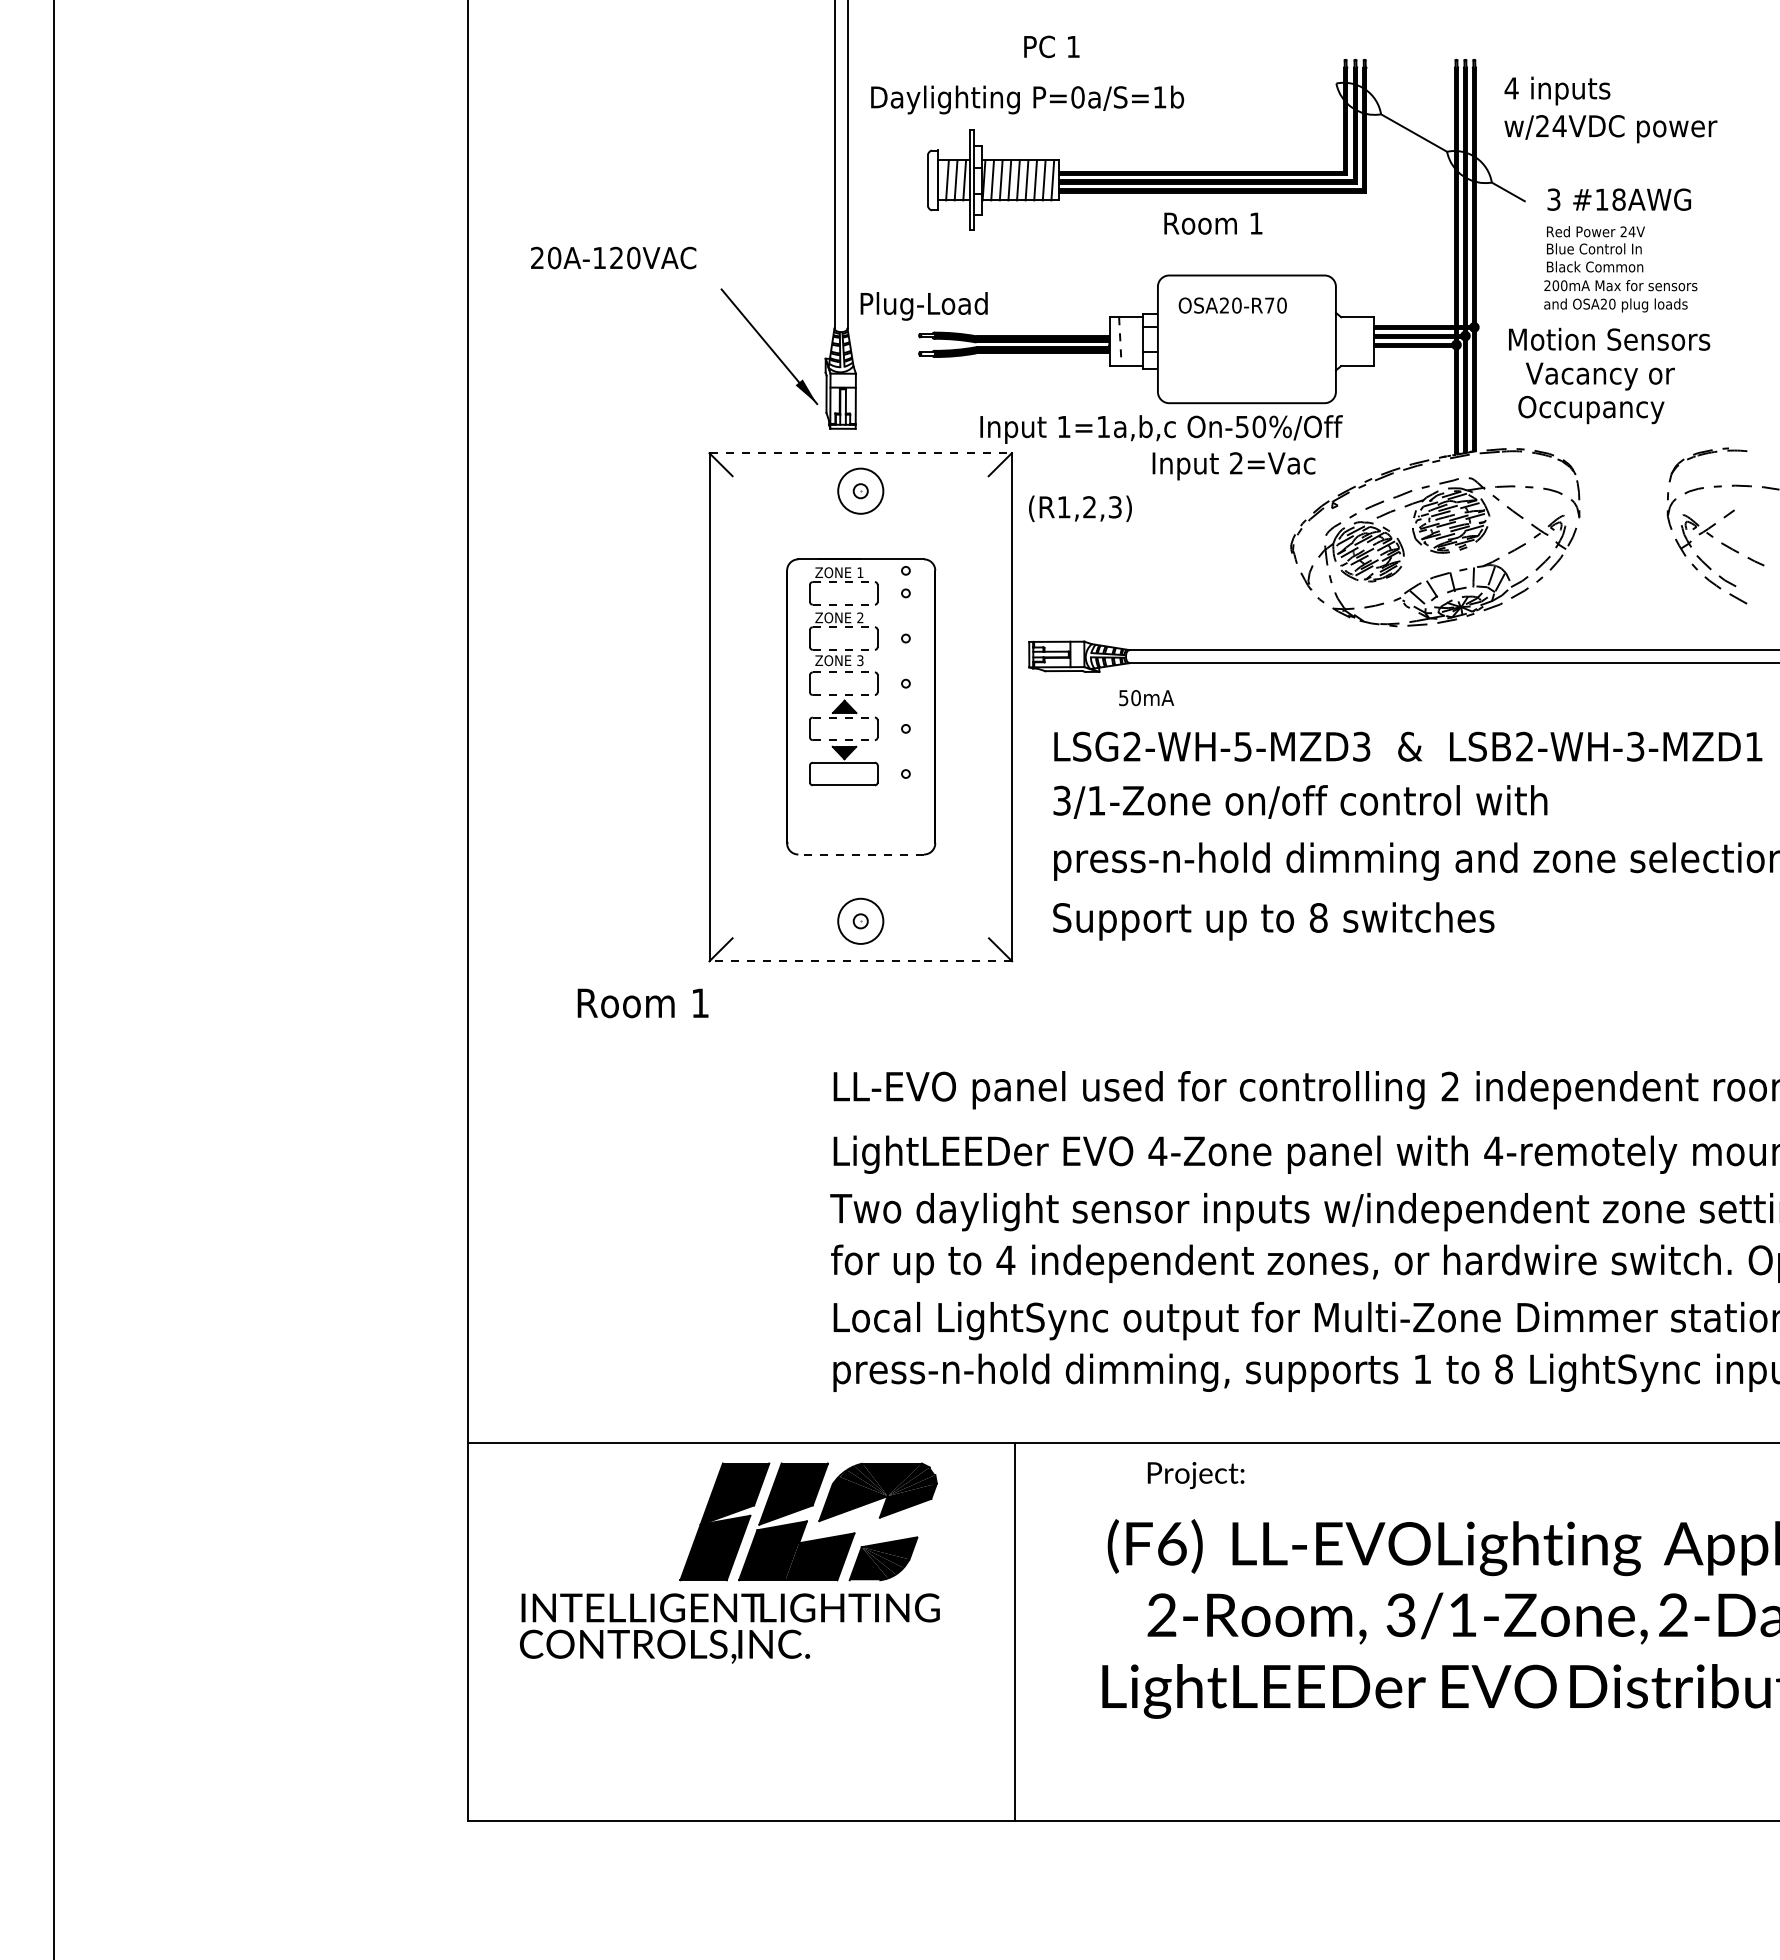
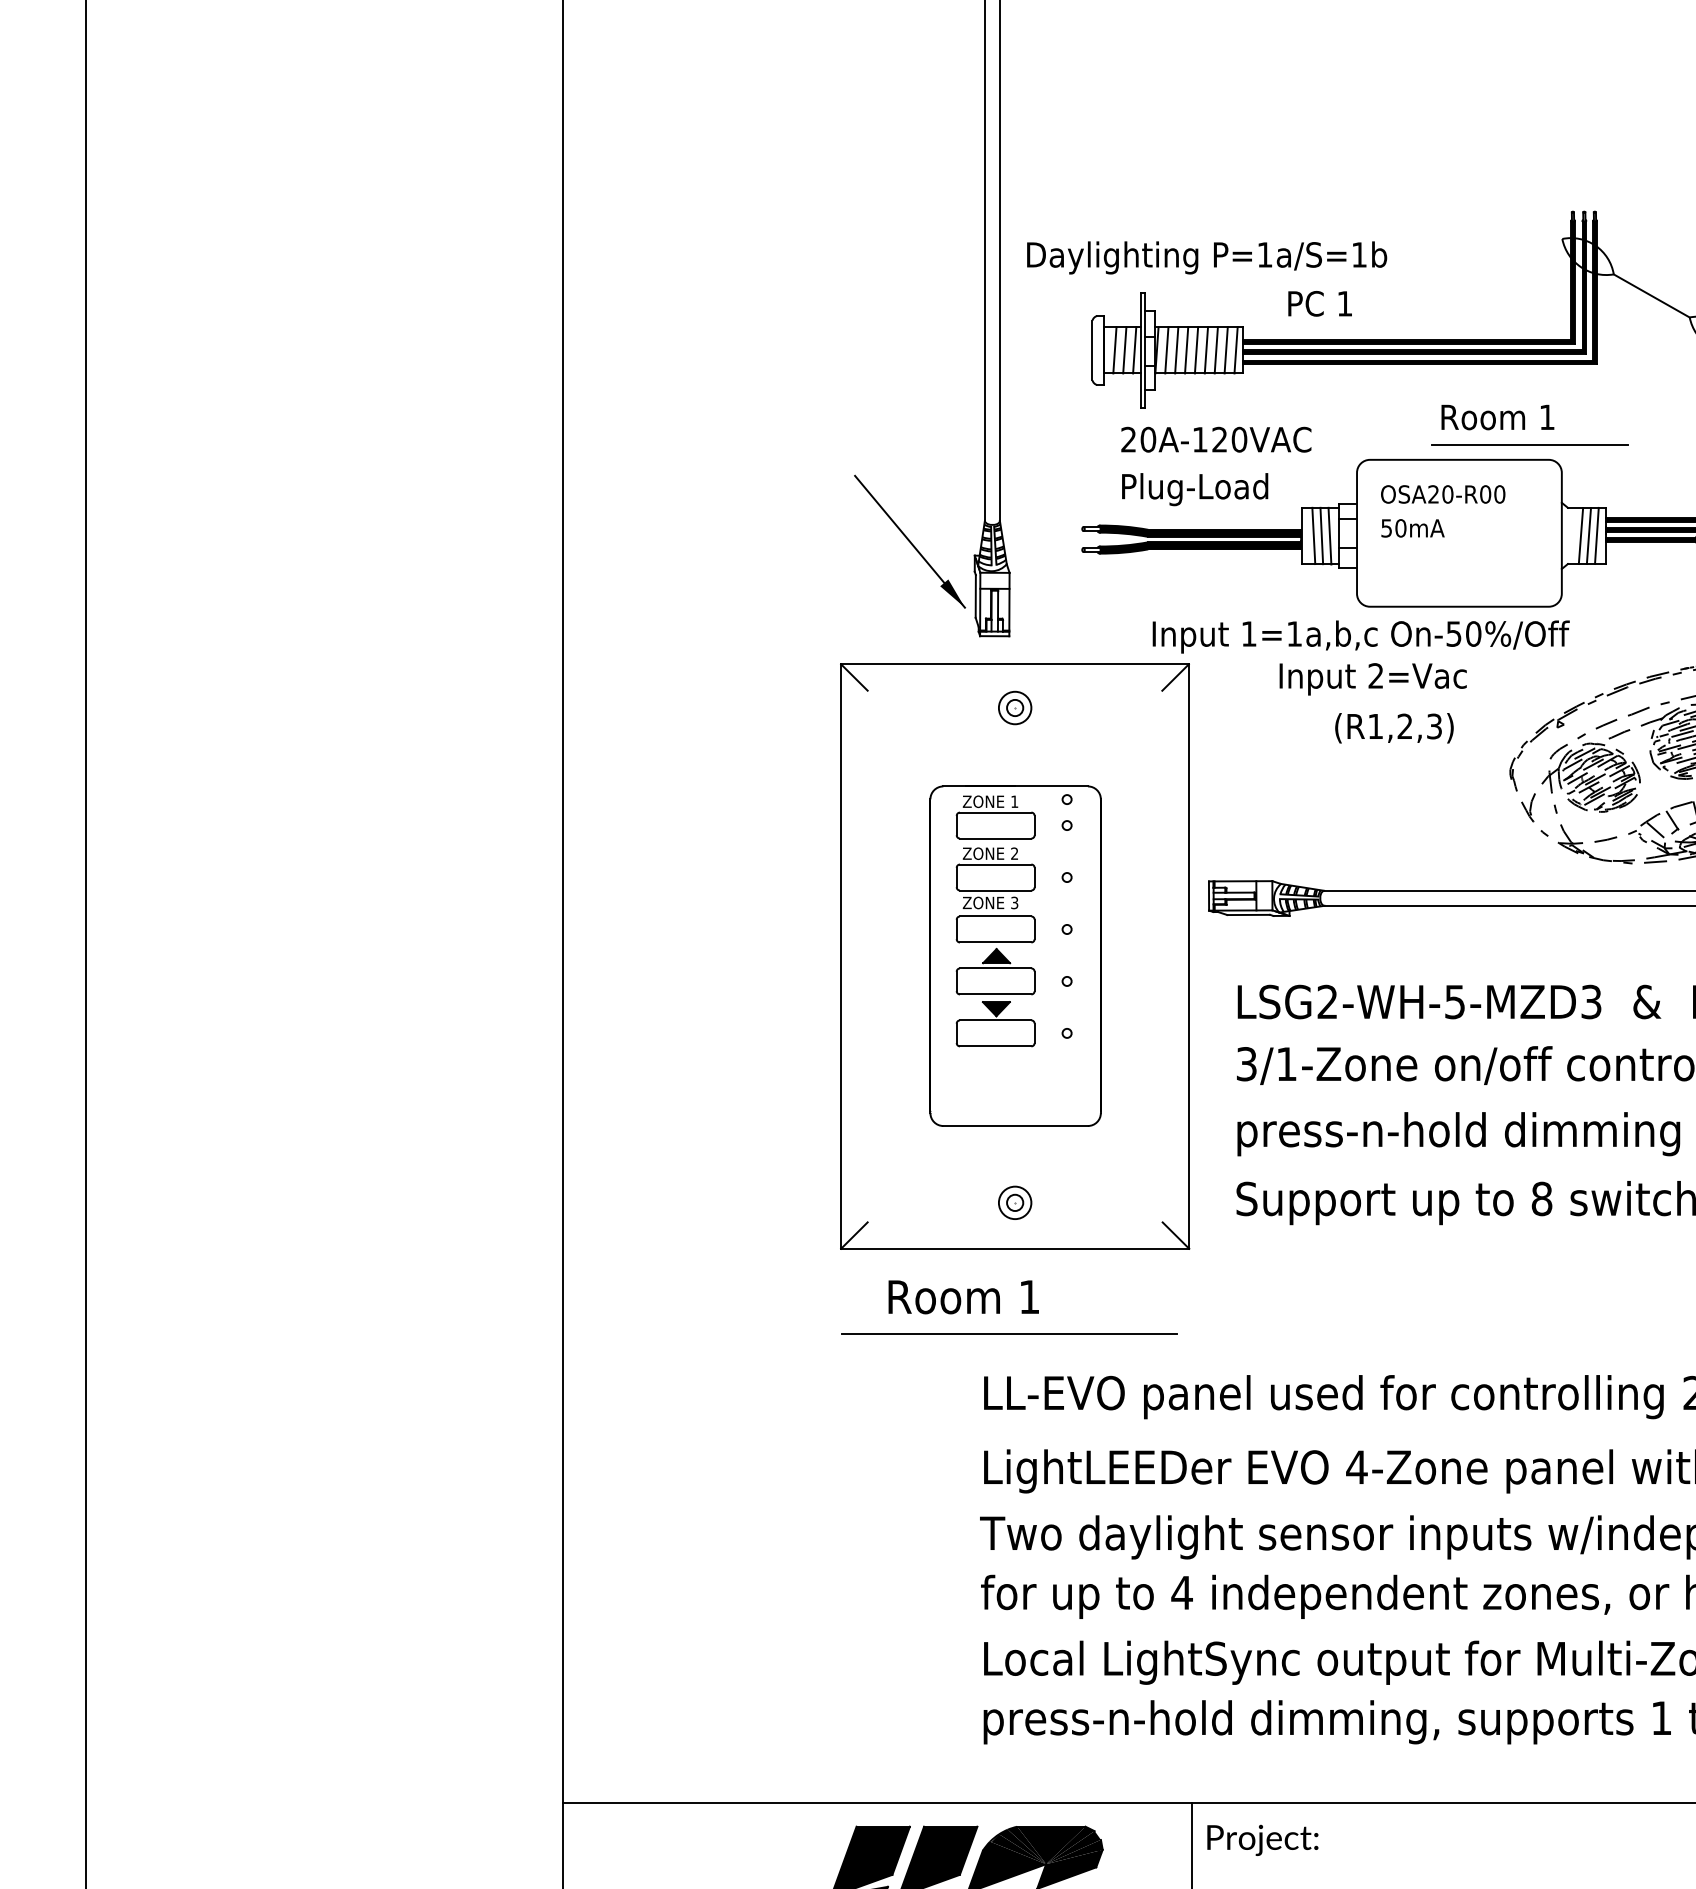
text: (1051, 46) -> (1319, 303), moved
text: (1077, 97) -> (1264, 255), P=0a/S=1b -> P=1a/S=1b
text: (1213, 223) -> (1498, 417), moved
text: (613, 257) -> (1216, 439), moved
line: (1307, 262) -> (1529, 444), added
text: (1269, 305) -> (1485, 494), OSA20-R70 -> OSA20-R00
text: (923, 306) -> (1194, 489), moved
line: (1127, 341) -> (1322, 535), added
line: (1134, 341) -> (1330, 535), added
line: (1352, 341) -> (1580, 535), added
line: (1359, 341) -> (1588, 535), added
line: (1366, 341) -> (1596, 535), added
line: (1120, 342) -> (1313, 536), dashed -> solid
line: (861, 453) -> (1015, 664), dashed -> solid
text: (1233, 466) -> (1372, 679), moved
circle: (860, 491) -> (1014, 708), size x0.62
text: (1080, 508) -> (1394, 727), moved
line: (844, 582) -> (996, 813), dashed -> solid
line: (844, 604) -> (996, 838), dashed -> solid
line: (844, 627) -> (996, 864), dashed -> solid
line: (844, 649) -> (996, 890), dashed -> solid
line: (844, 672) -> (996, 916), dashed -> solid
line: (844, 695) -> (996, 943), dashed -> solid
text: (1146, 698) -> (1412, 528), moved
line: (844, 717) -> (996, 968), dashed -> solid
line: (844, 740) -> (996, 994), dashed -> solid
line: (861, 854) -> (1015, 1125), dashed -> solid
circle: (860, 921) -> (1014, 1203), size x0.62
line: (860, 961) -> (1014, 1249), dashed -> solid
text: (642, 1003) -> (963, 1297), moved
line: (855, 1035) -> (1009, 1334), added
text: (1195, 1475) -> (1262, 1840), moved

